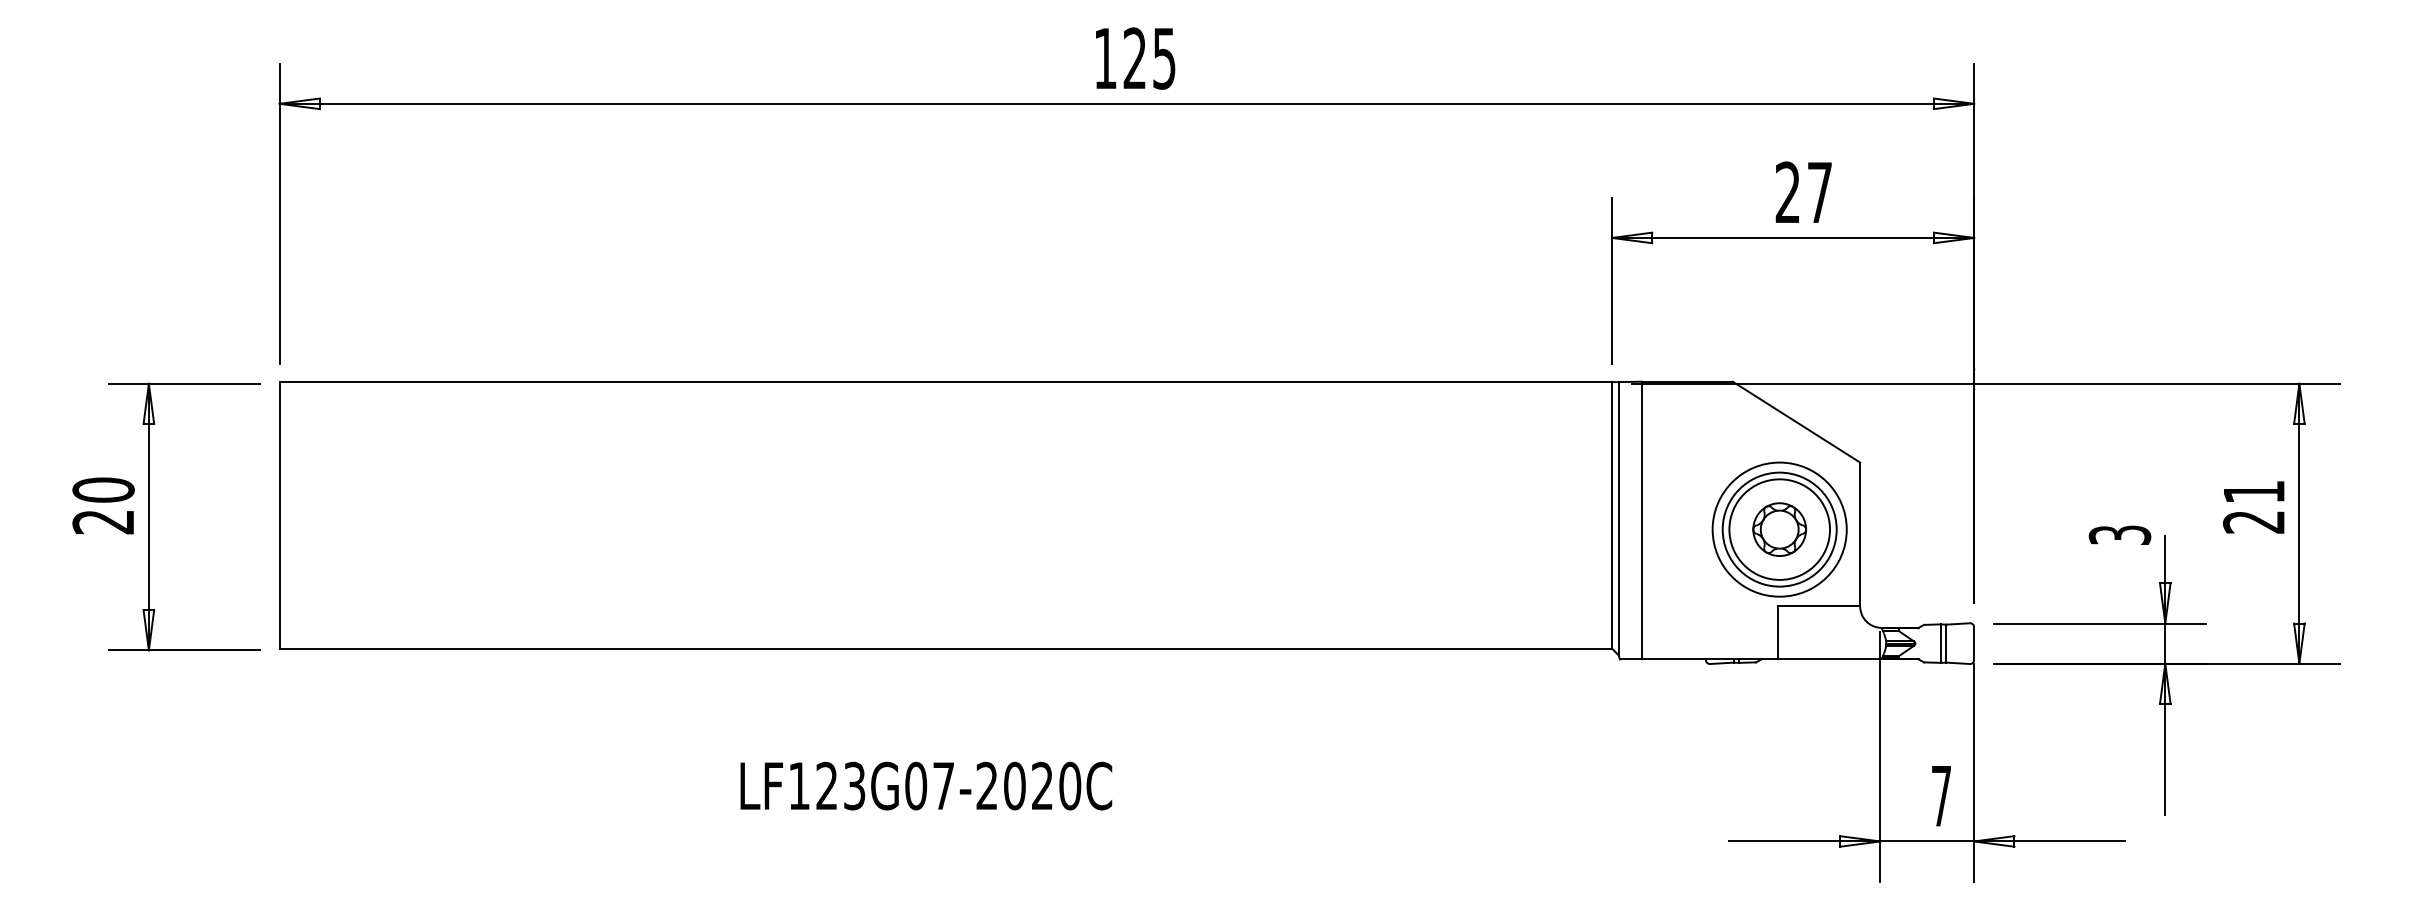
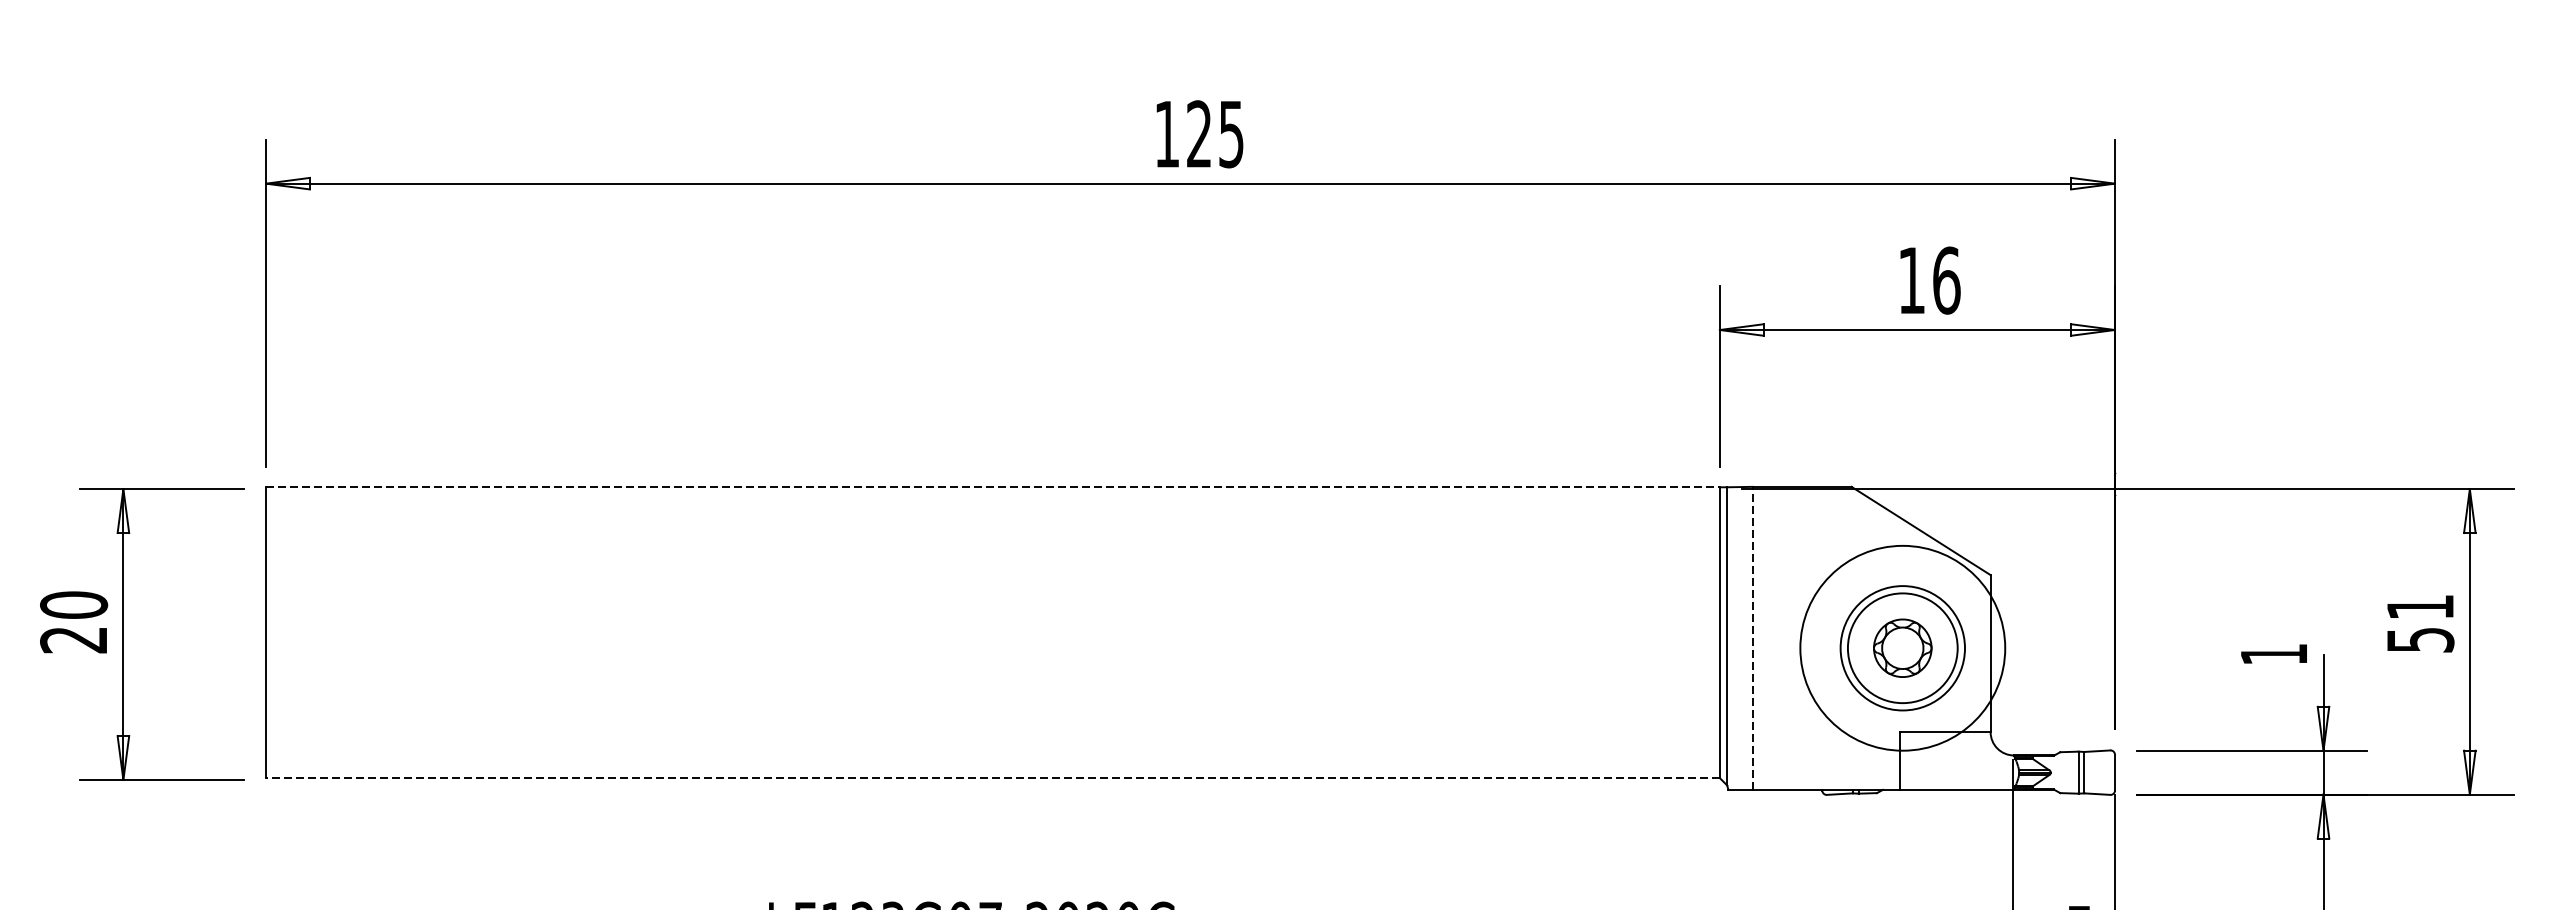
text: (1803, 192) -> (1928, 280), 27 -> 16
line: (946, 382) -> (993, 487), solid -> dashed
line: (1642, 520) -> (1753, 638), solid -> dashed
text: (2253, 522) -> (2419, 640), 21 -> 51
circle: (1779, 529) -> (1902, 648), size x1.4
text: (2119, 534) -> (2273, 653), 3 -> 1
line: (945, 648) -> (992, 777), solid -> dashed

